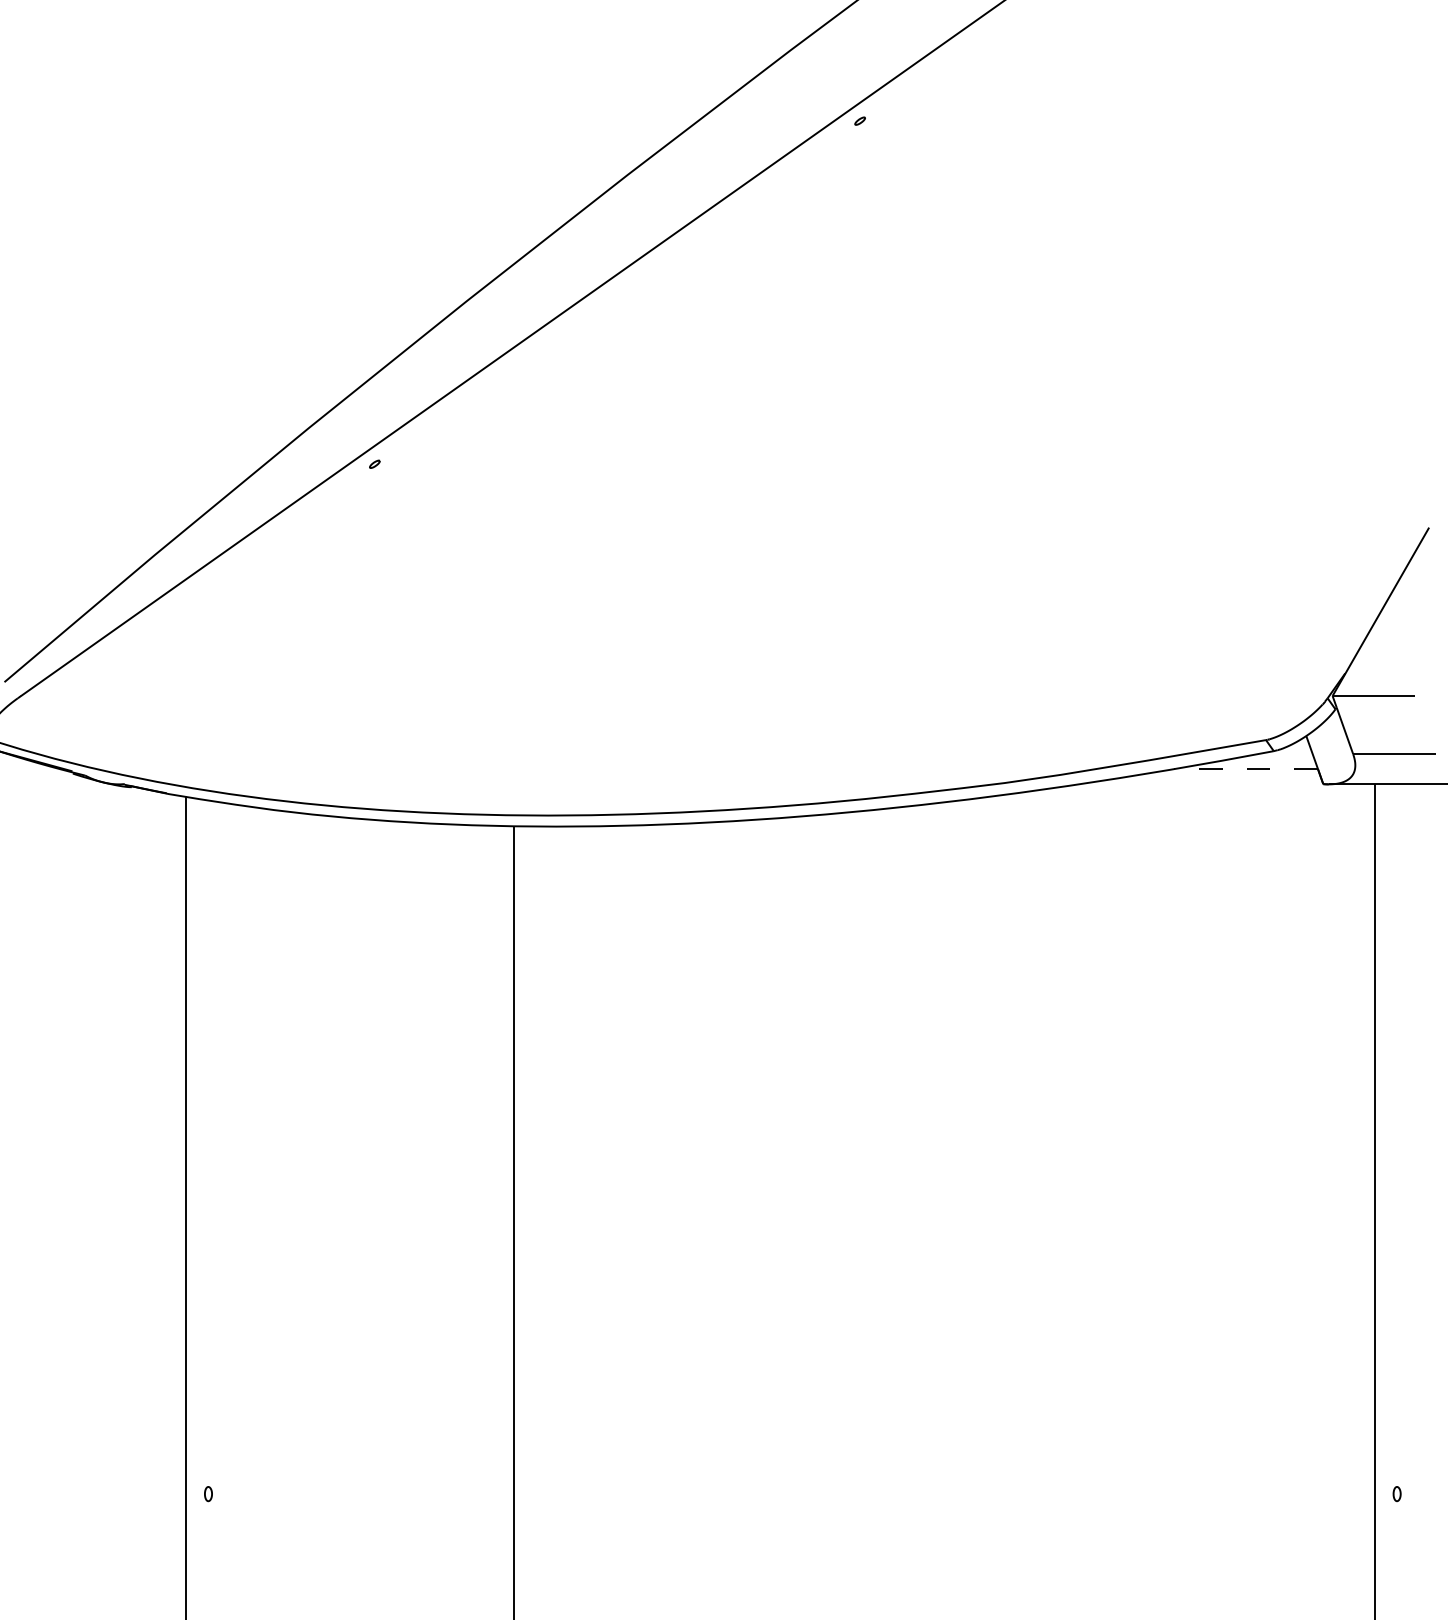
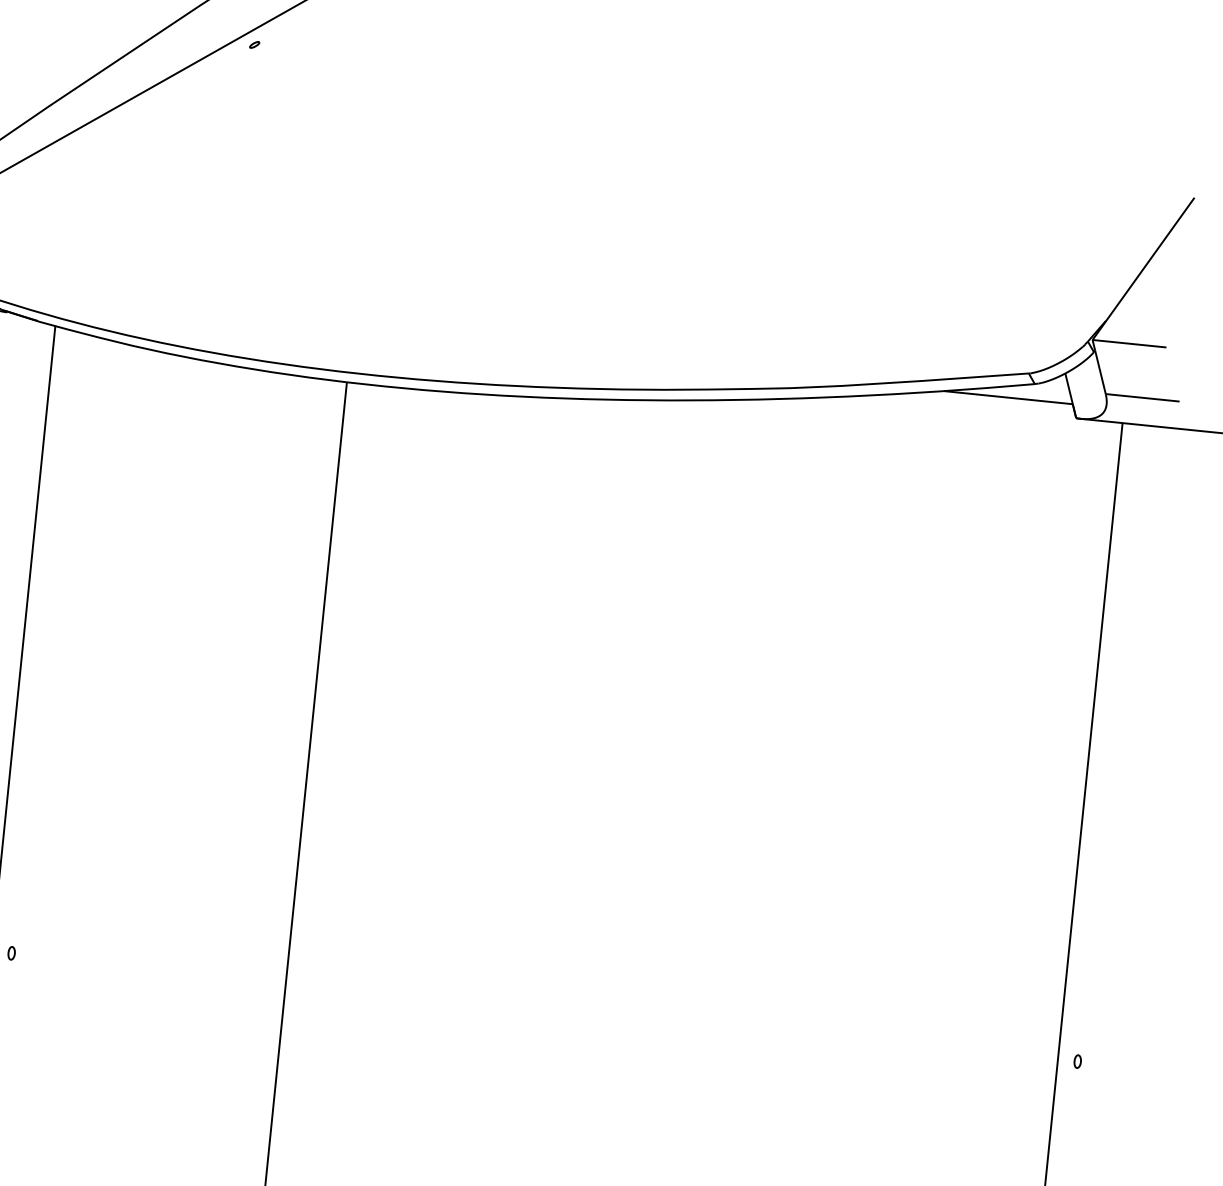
line: (1246, 769) -> (1008, 398), dashed -> solid

